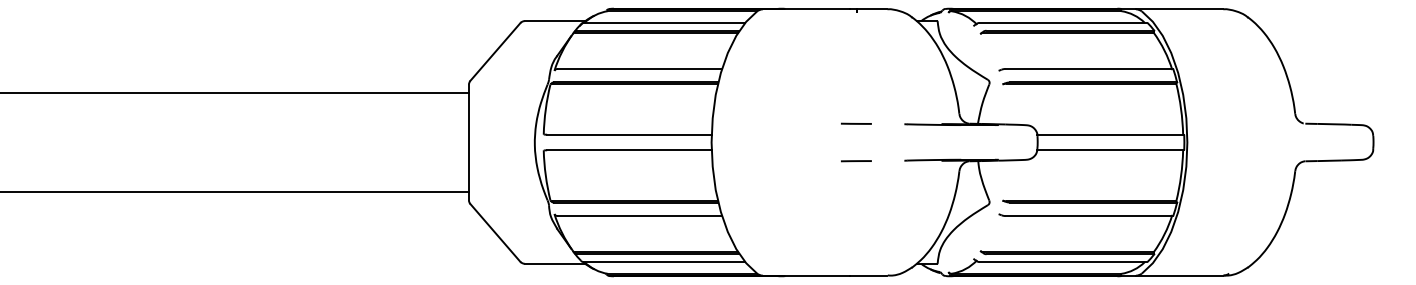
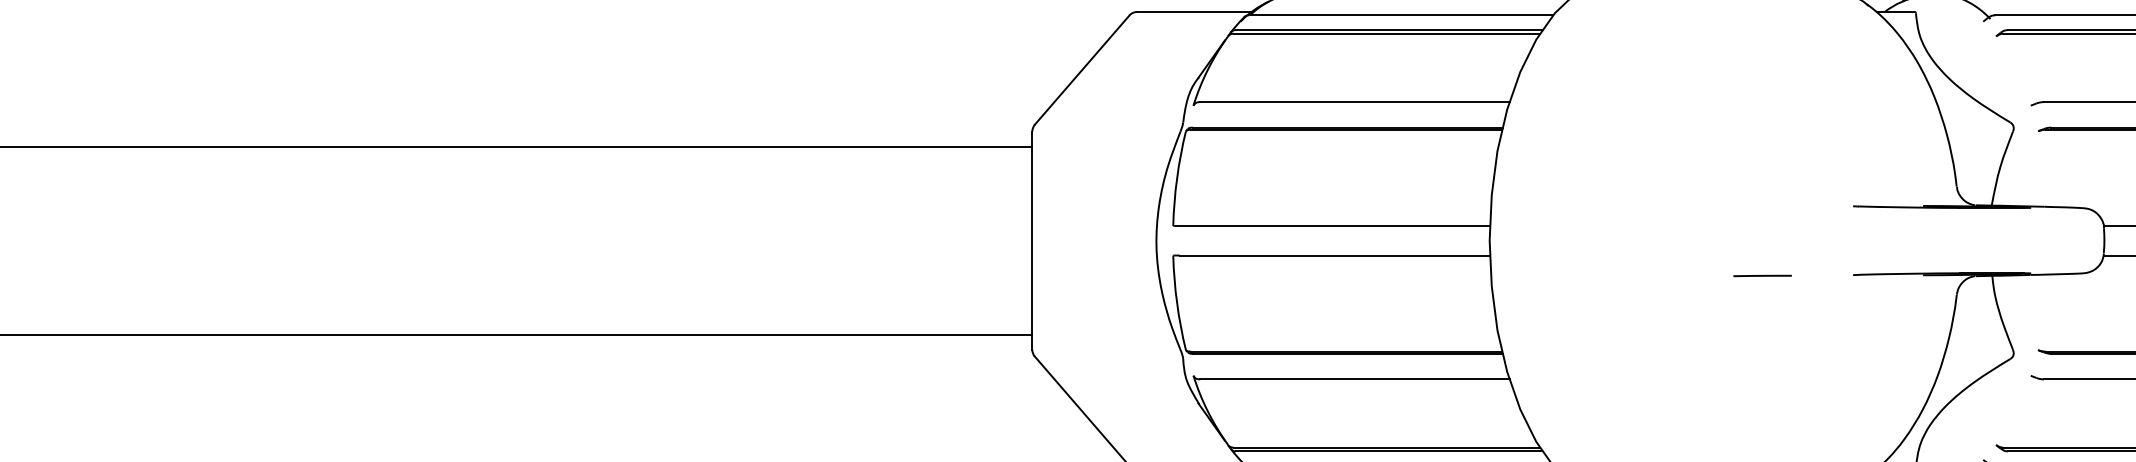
line: (856, 123) -> (1762, 204), removed

